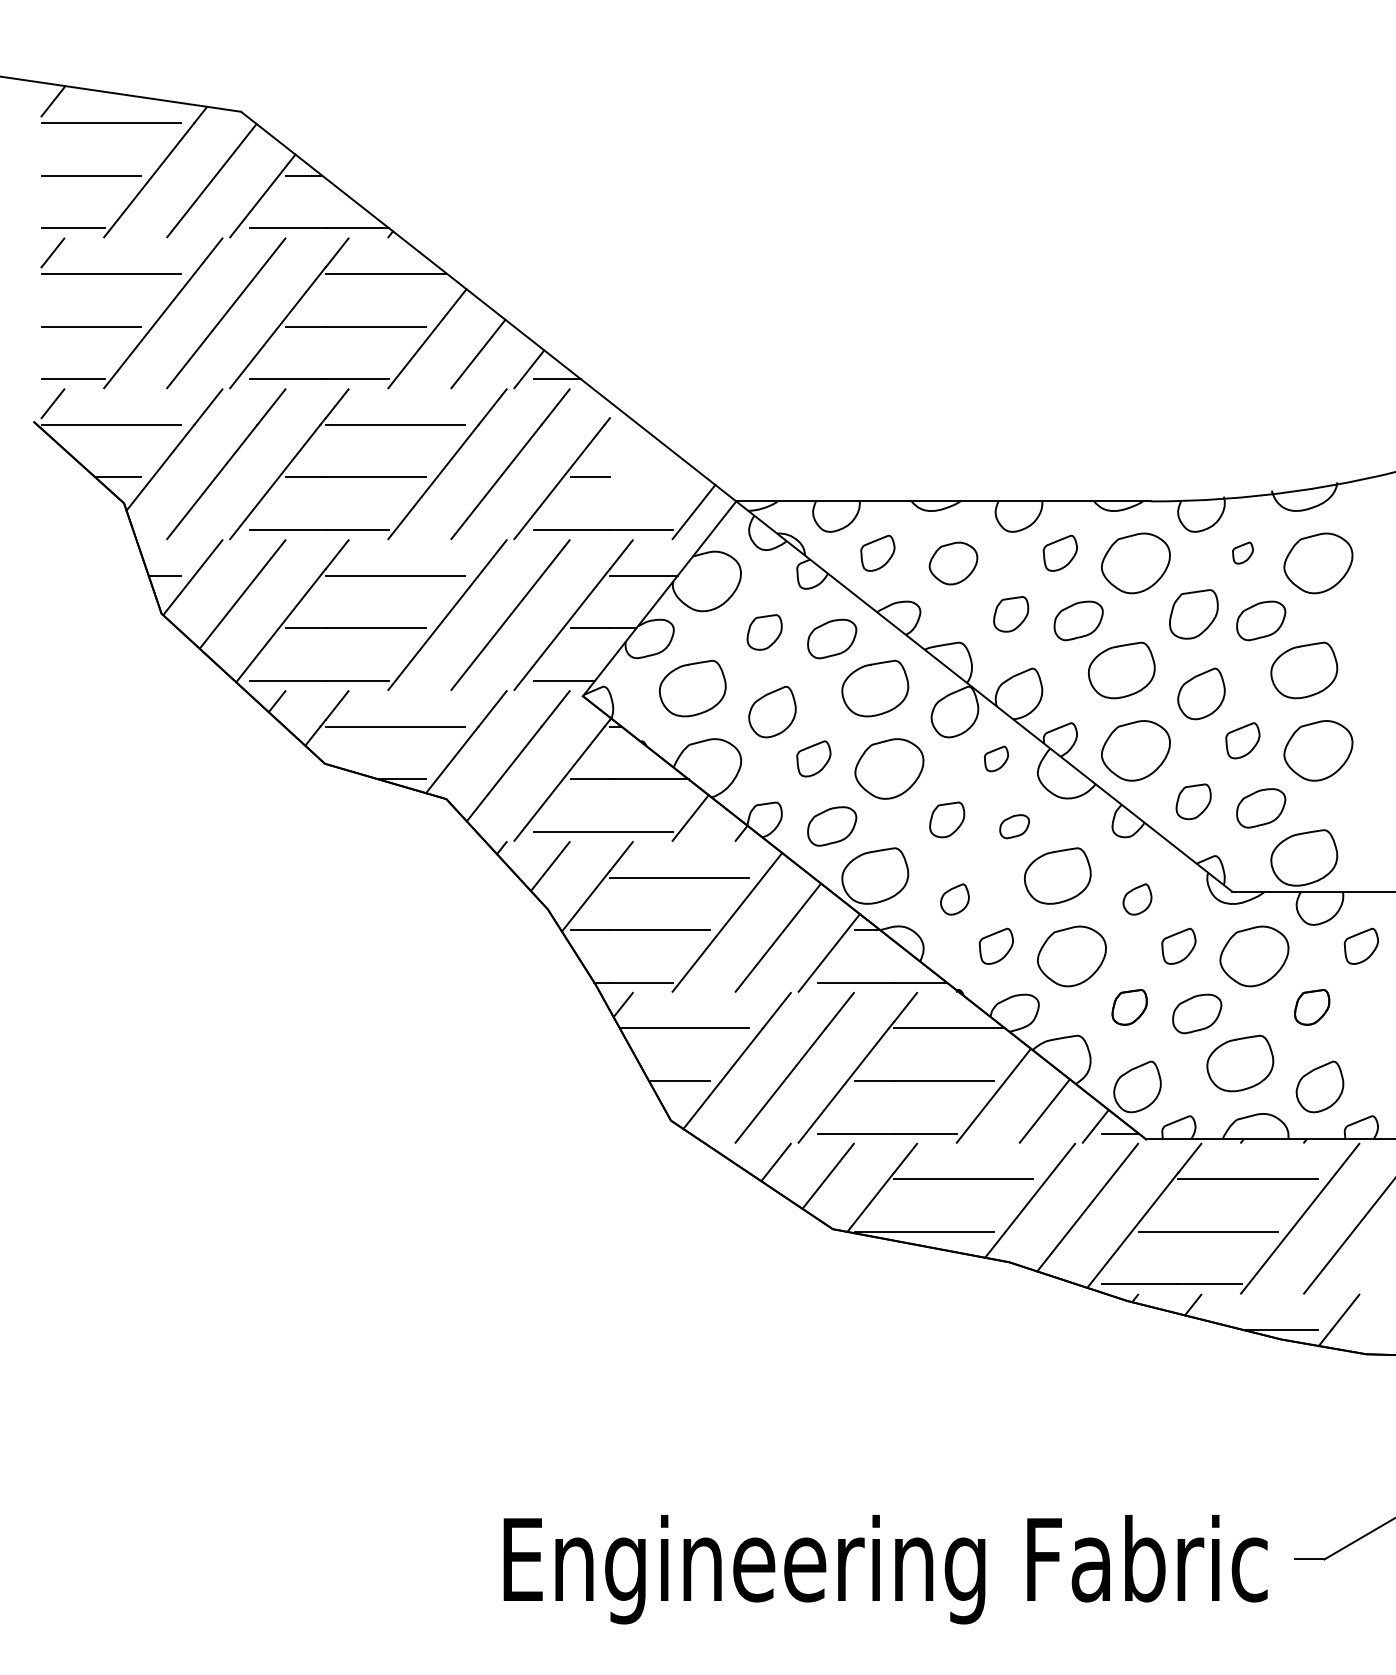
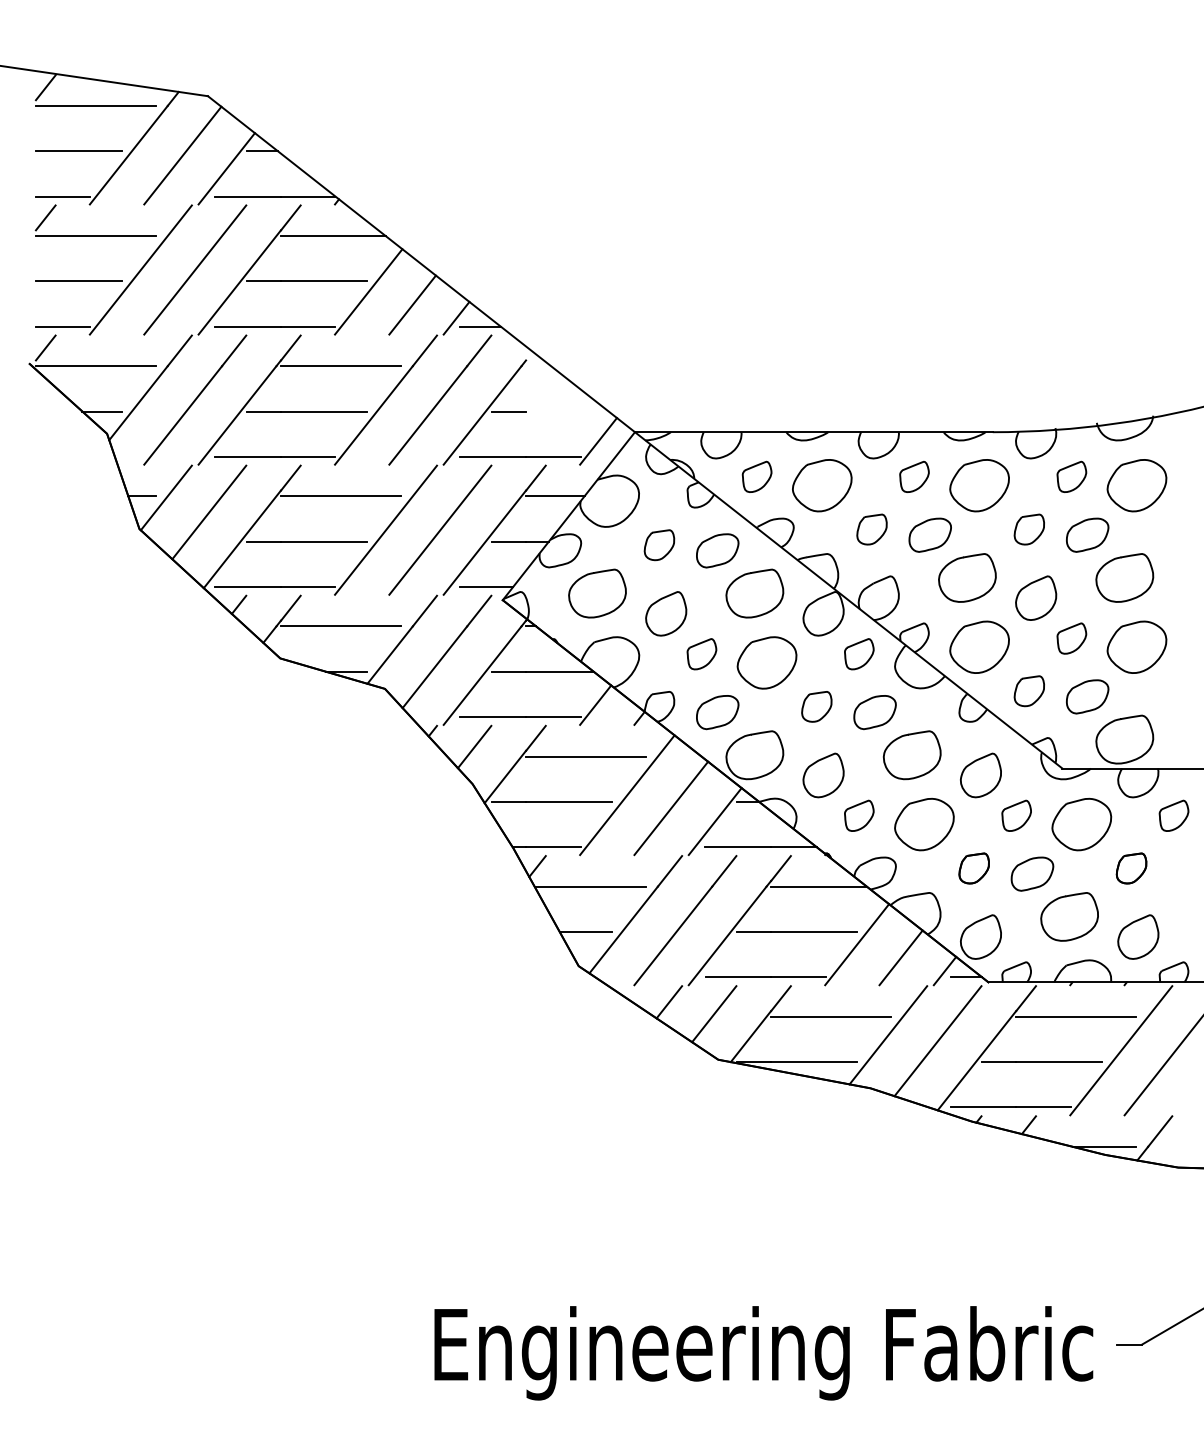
part: (1242, 552) -> (1071, 476), size x1.67
part: (953, 563) -> (822, 485), size x1.43
part: (1192, 614) -> (1028, 529), size x0.71
part: (996, 759) -> (859, 654), size x1.43
part: (1014, 826) -> (874, 712), size x1.67
part: (954, 899) -> (823, 775), size x1.67
part: (1136, 899) -> (980, 775), size x1.67

